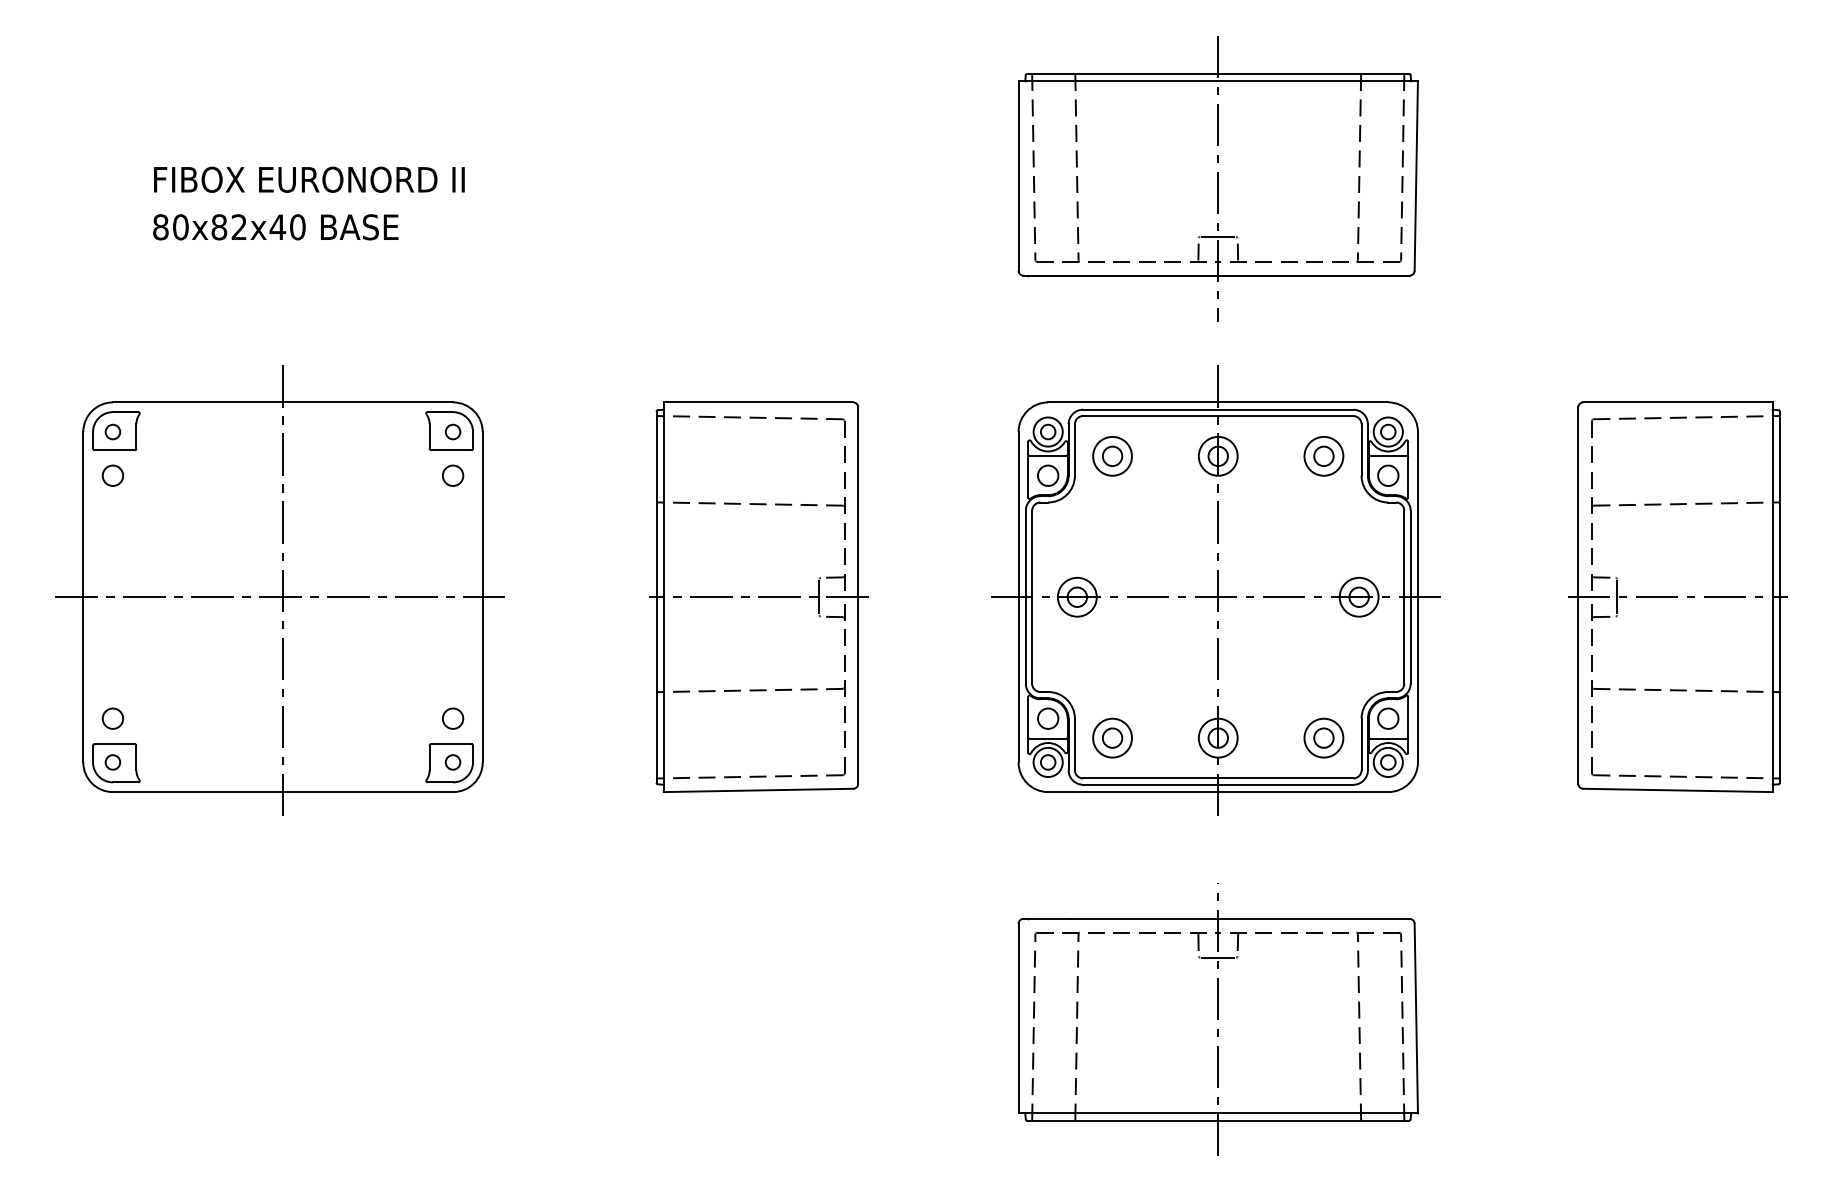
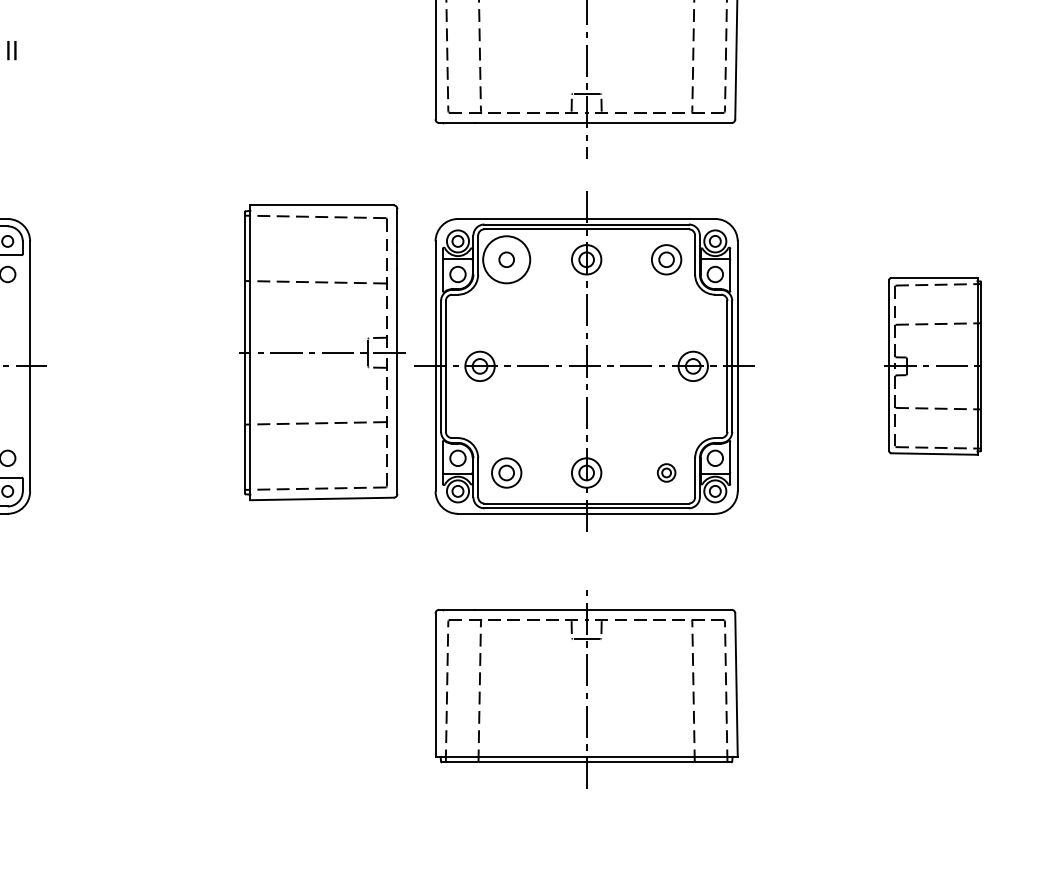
circle: (1112, 455) -> (506, 259), size x1.6
part: (758, 596) -> (322, 352), moved
part: (1677, 596) -> (934, 365), size x0.6
part: (1323, 737) -> (666, 472), size x0.6

